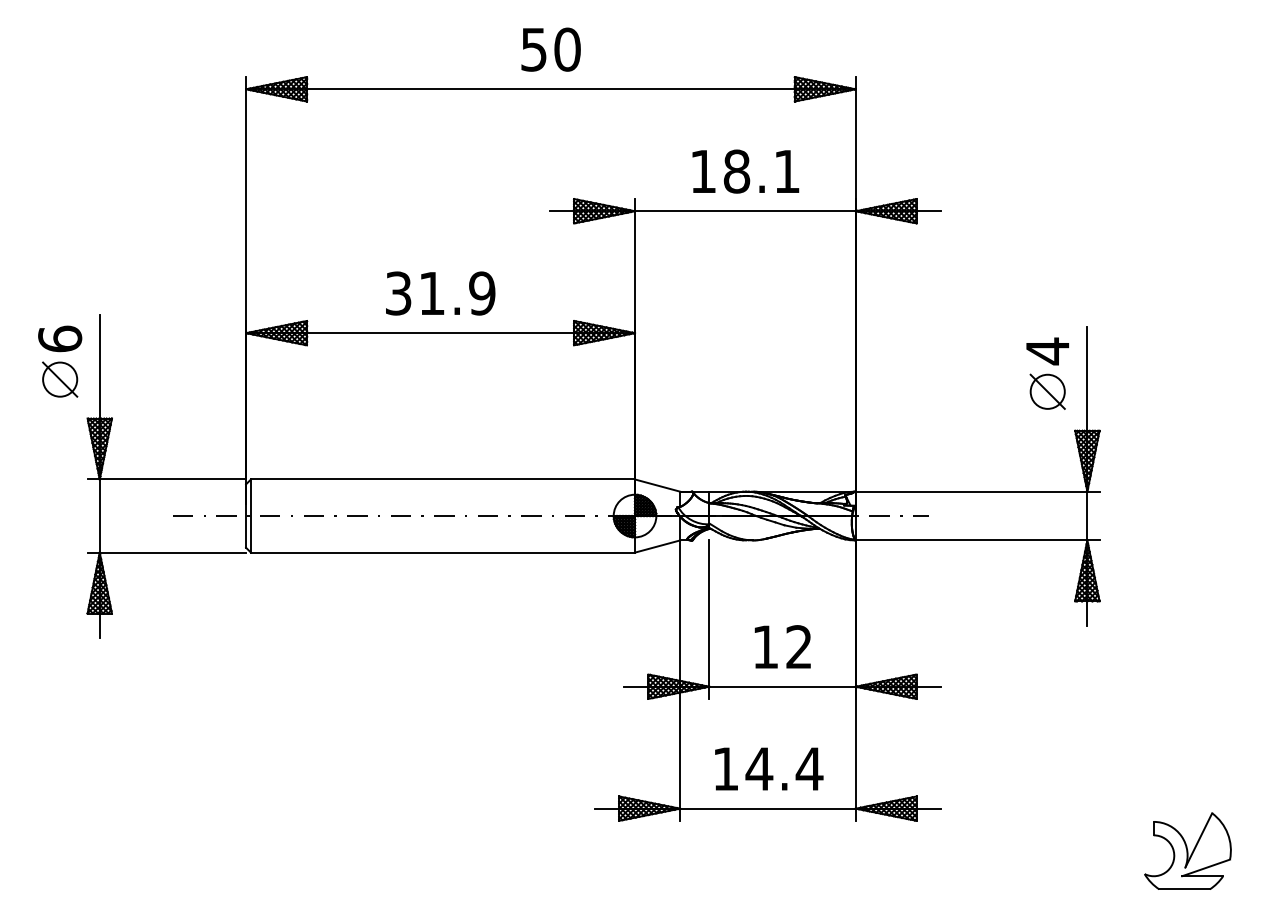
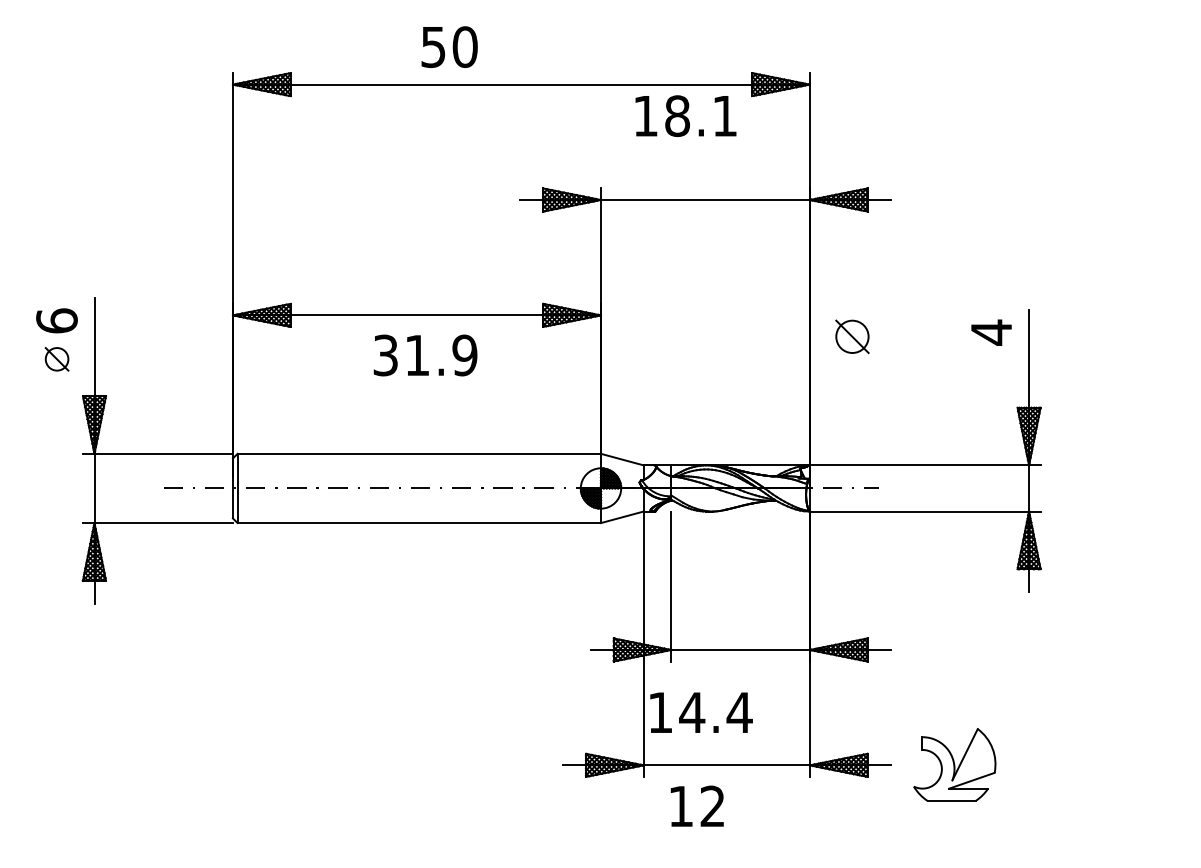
text: (550, 49) -> (449, 46), moved
text: (745, 171) -> (685, 116), moved
text: (440, 293) -> (425, 355), moved
part: (60, 379) -> (57, 359), size x0.7
part: (1047, 391) -> (852, 336), moved
text: (782, 646) -> (697, 805), moved
text: (769, 768) -> (701, 712), moved
part: (1187, 850) -> (954, 764), moved

